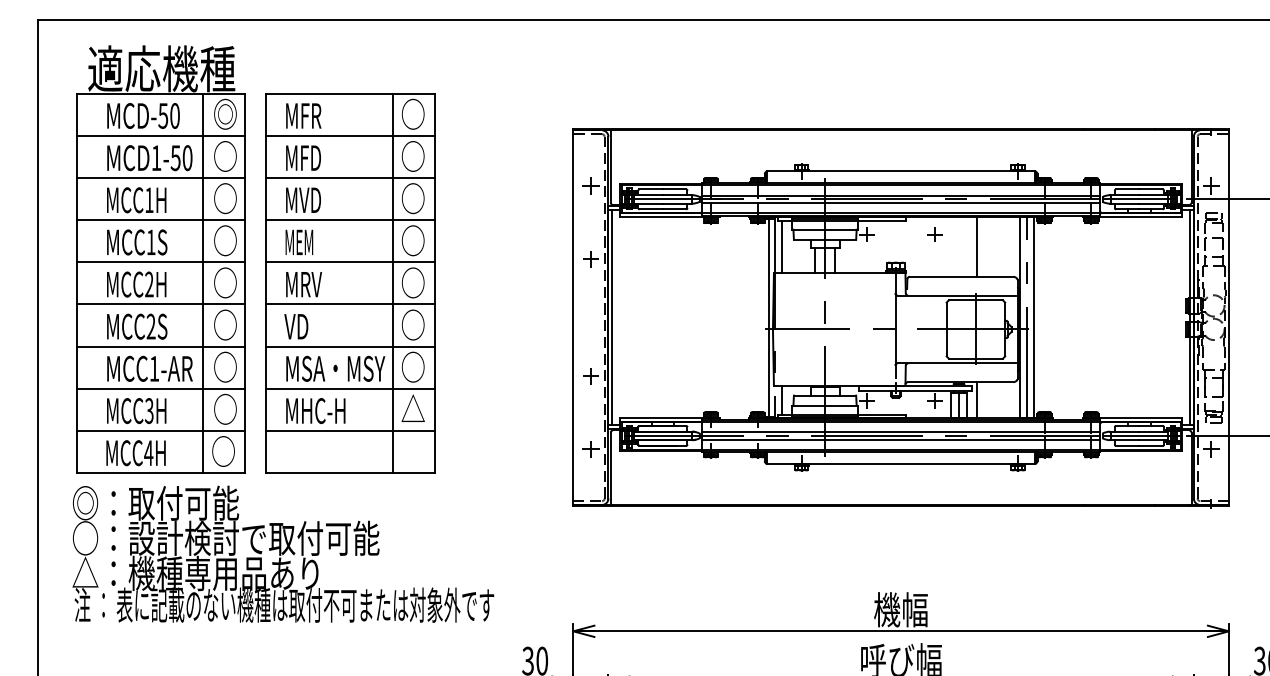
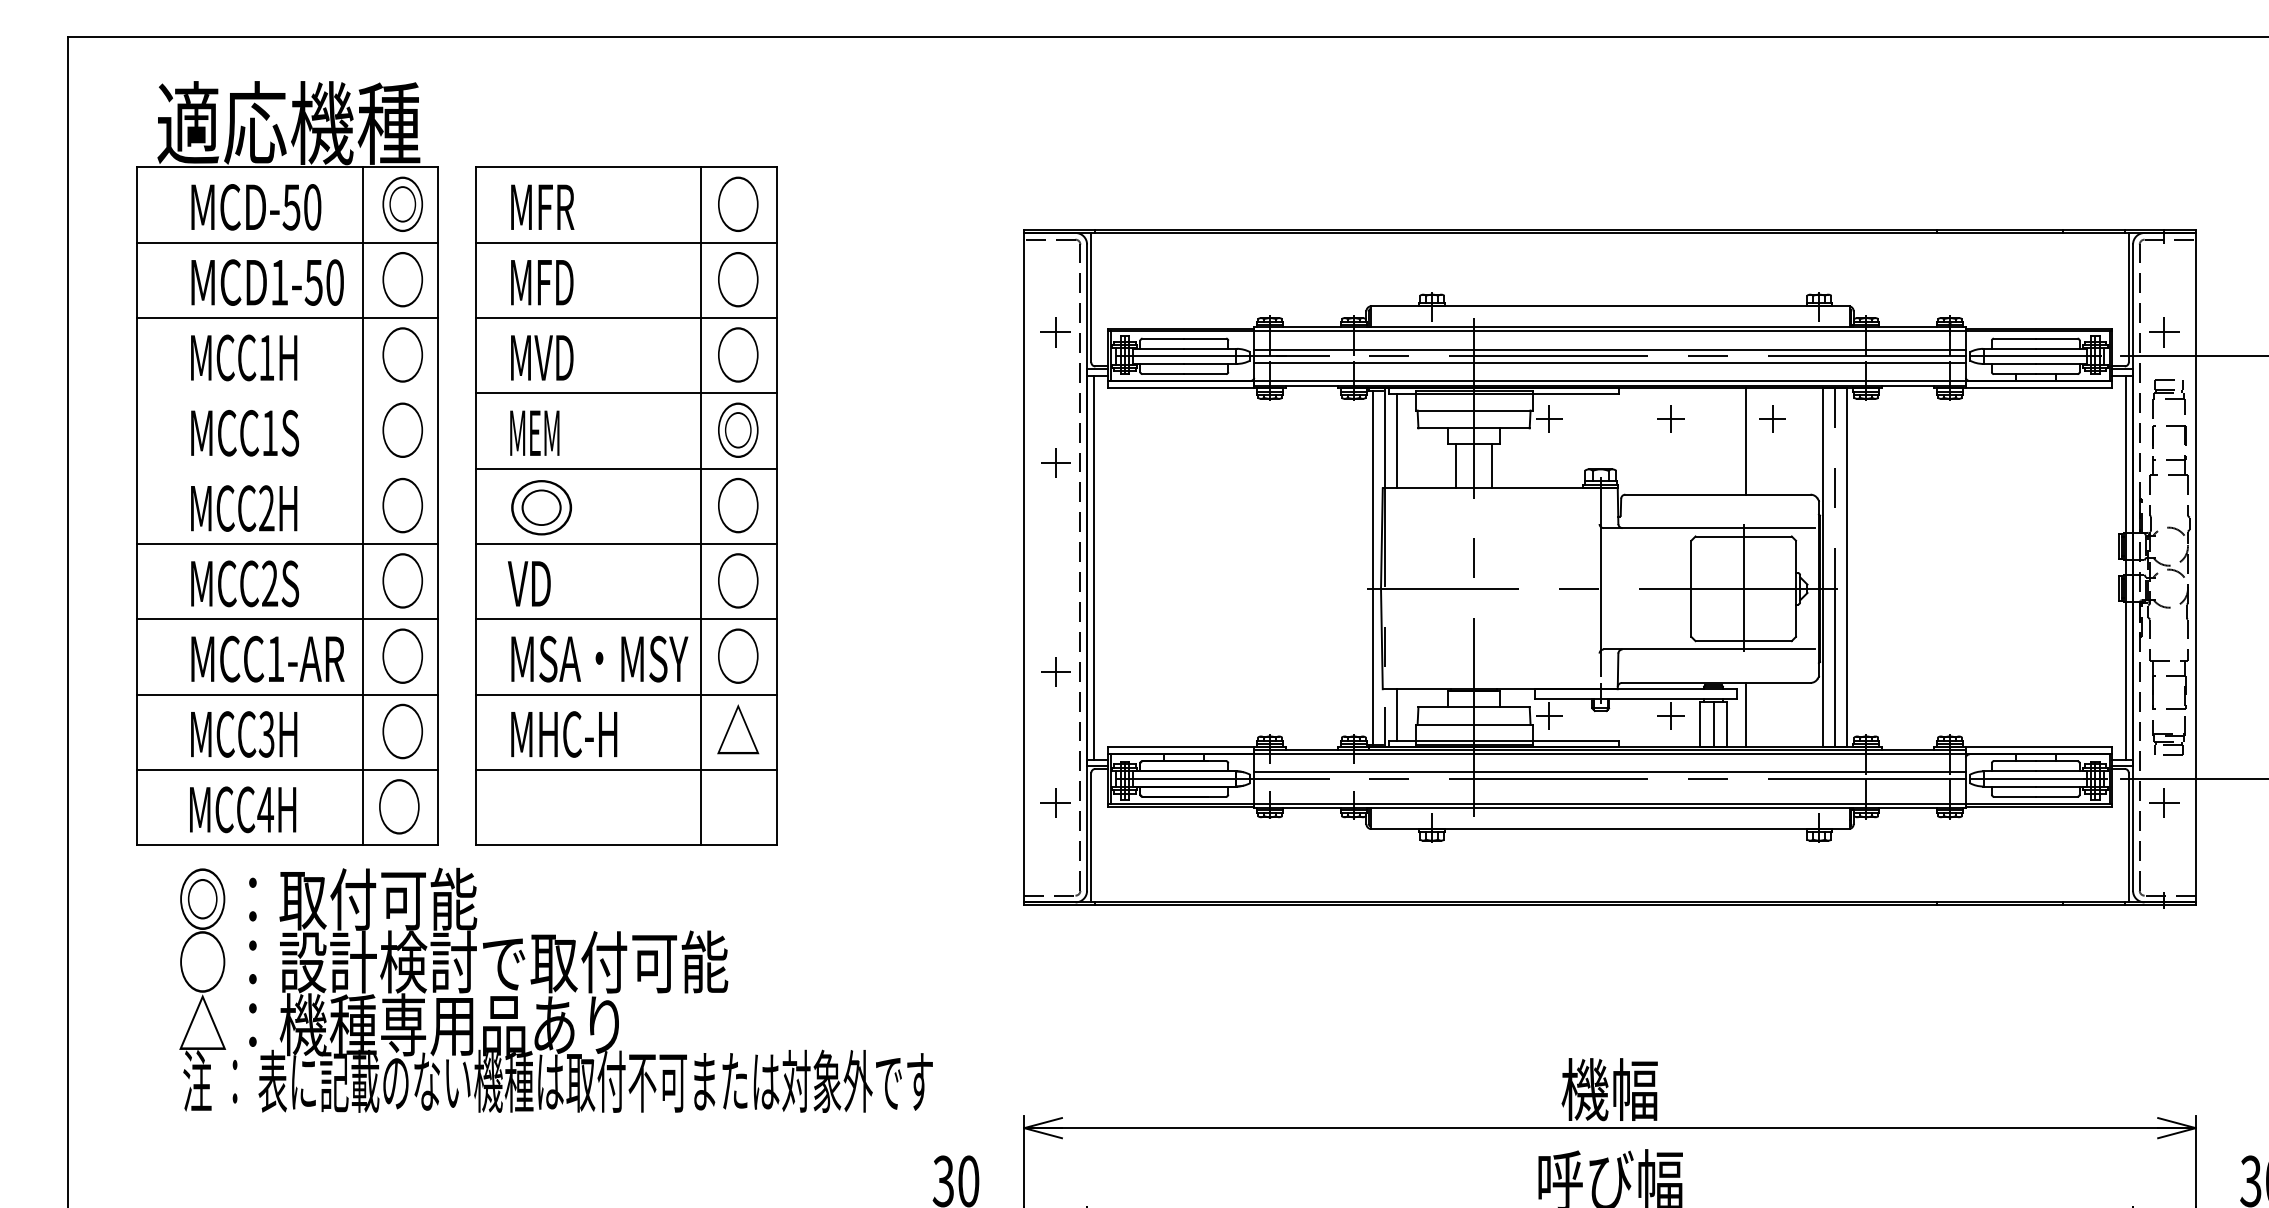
line: (160, 220) -> (286, 394), removed
part: (991, 234) -> (1771, 419), added
text: (412, 240) -> (736, 429), ○ -> ◎
line: (160, 262) -> (286, 469), removed
text: (303, 283) -> (542, 506), MRV -> ◎
line: (901, 439) -> (1610, 785), removed
text: (283, 553) -> (556, 989), moved

